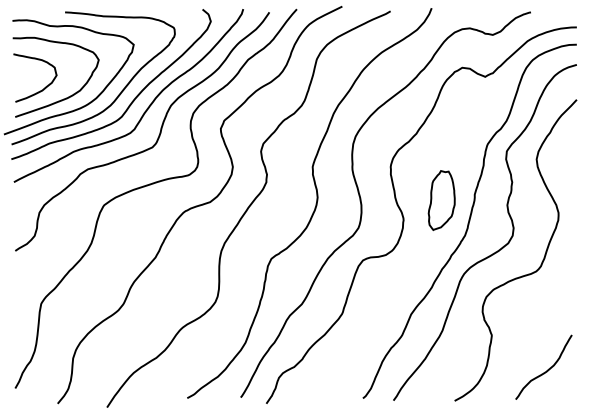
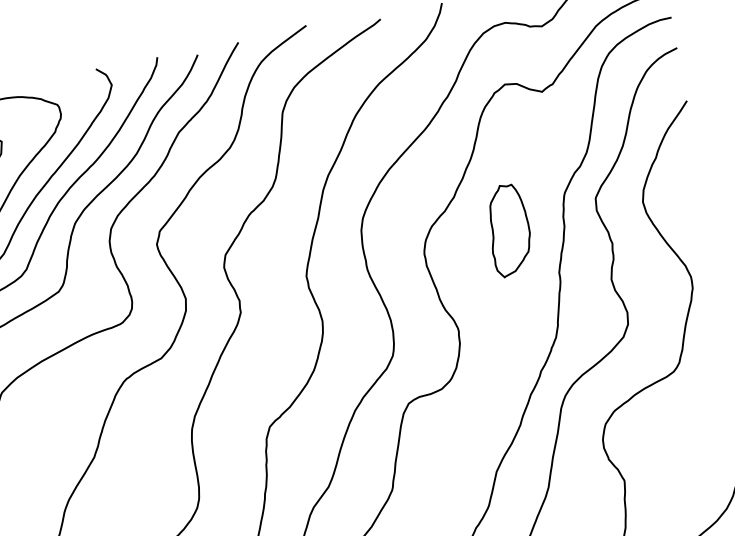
part: (441, 200) -> (508, 230), moved

